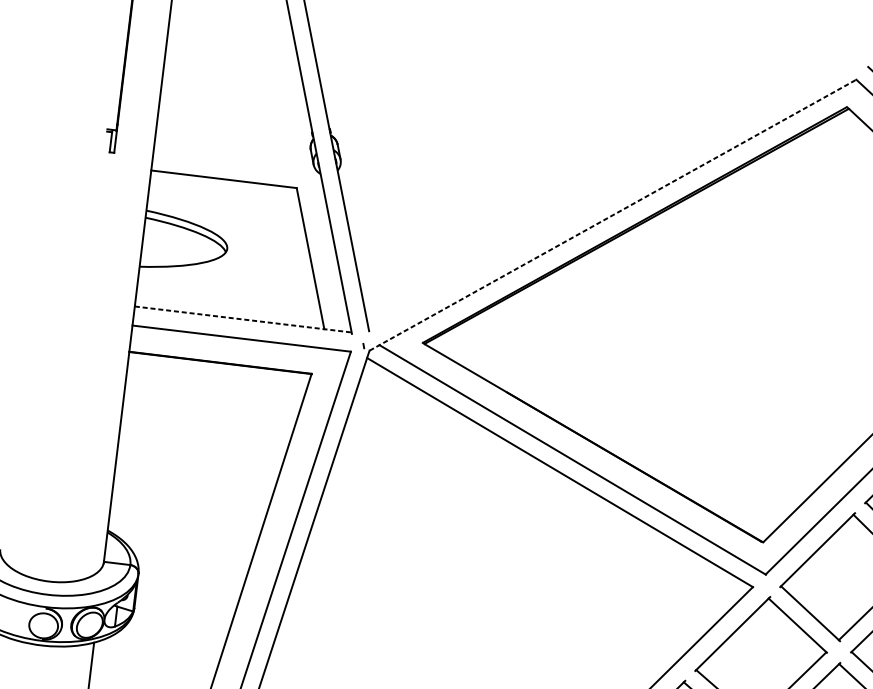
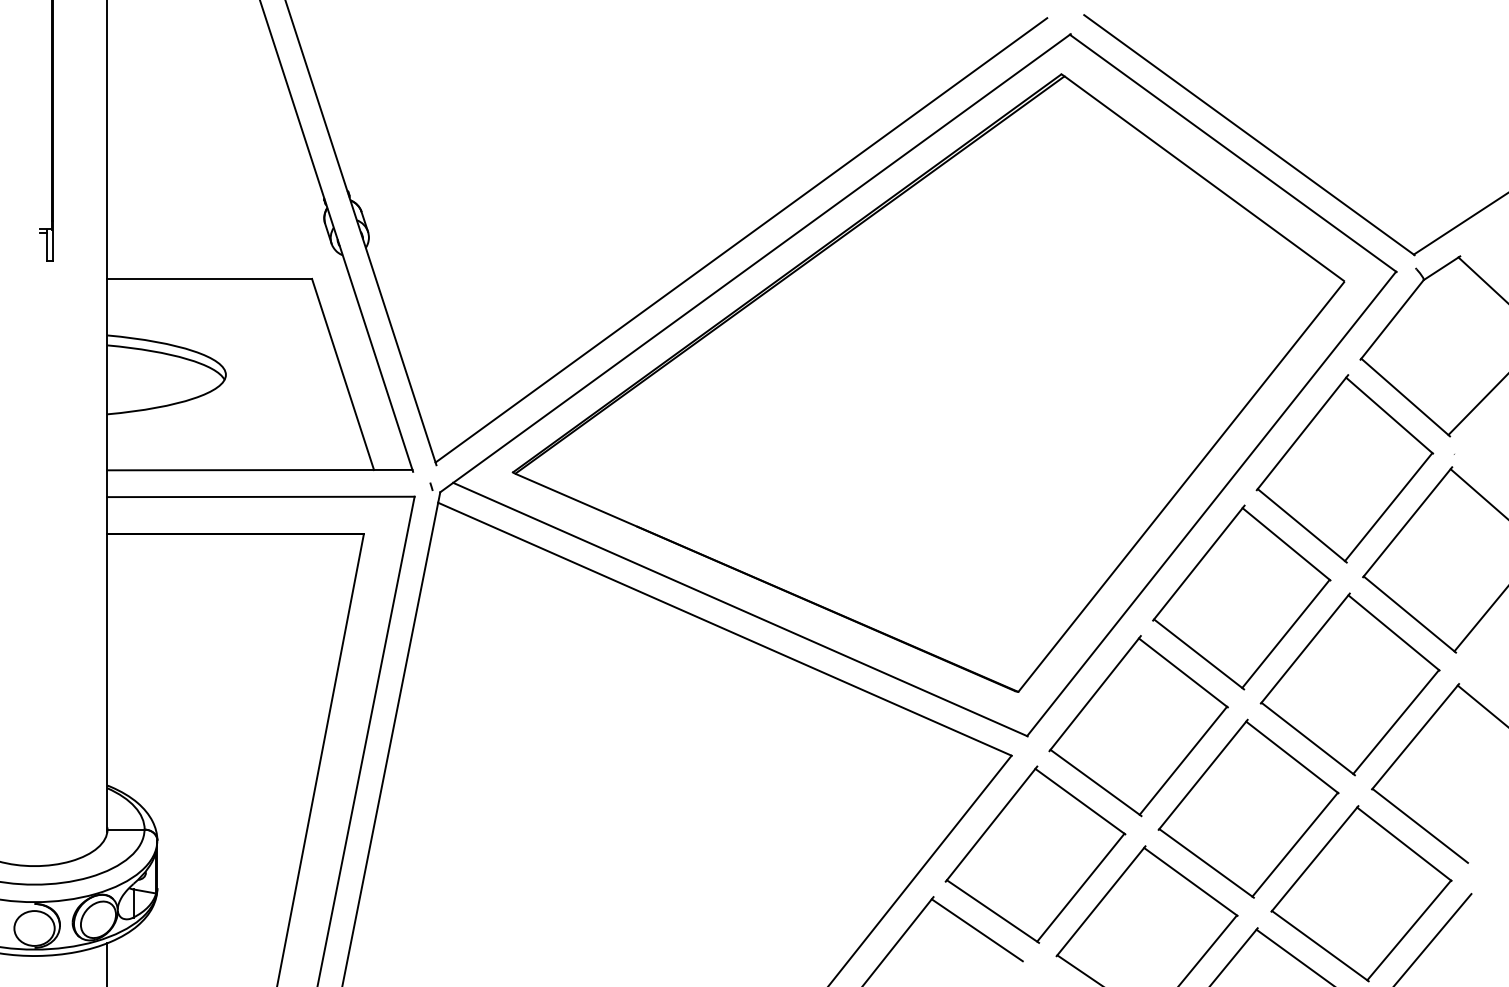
line: (605, 197) -> (741, 240), added
line: (613, 215) -> (755, 263), dashed -> solid
line: (243, 319) -> (260, 470), dashed -> solid

